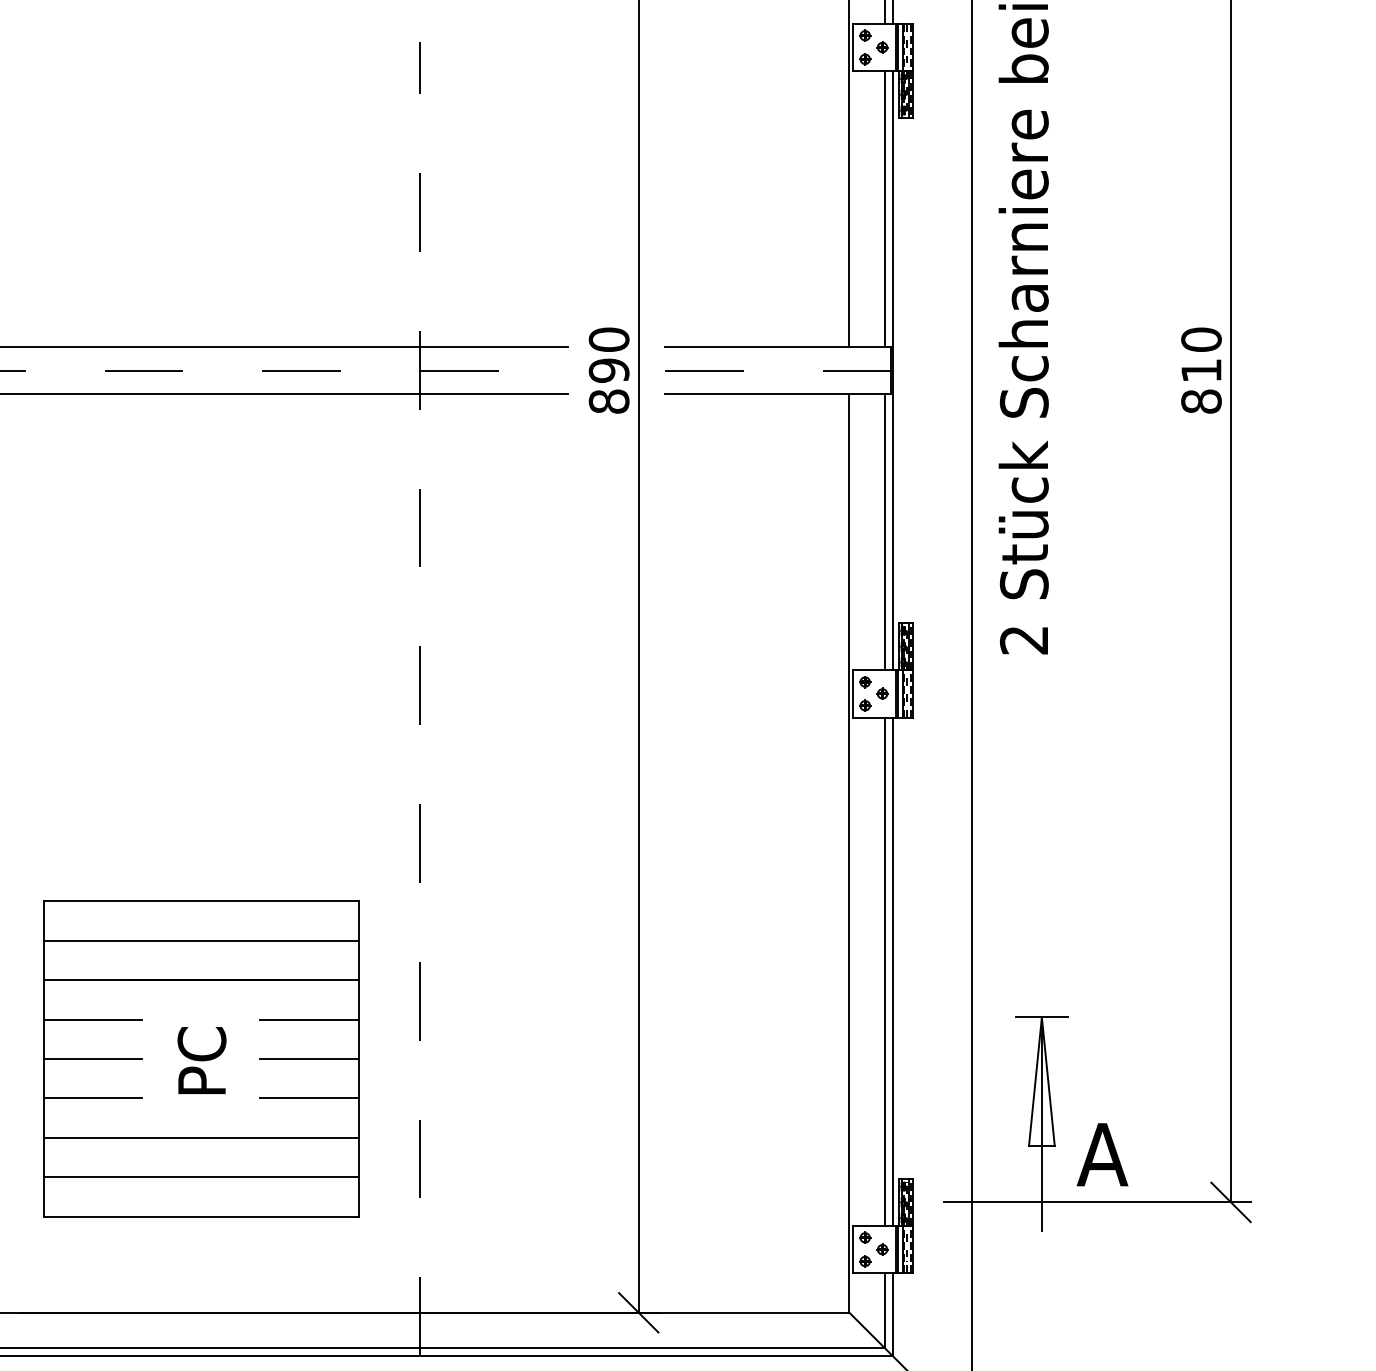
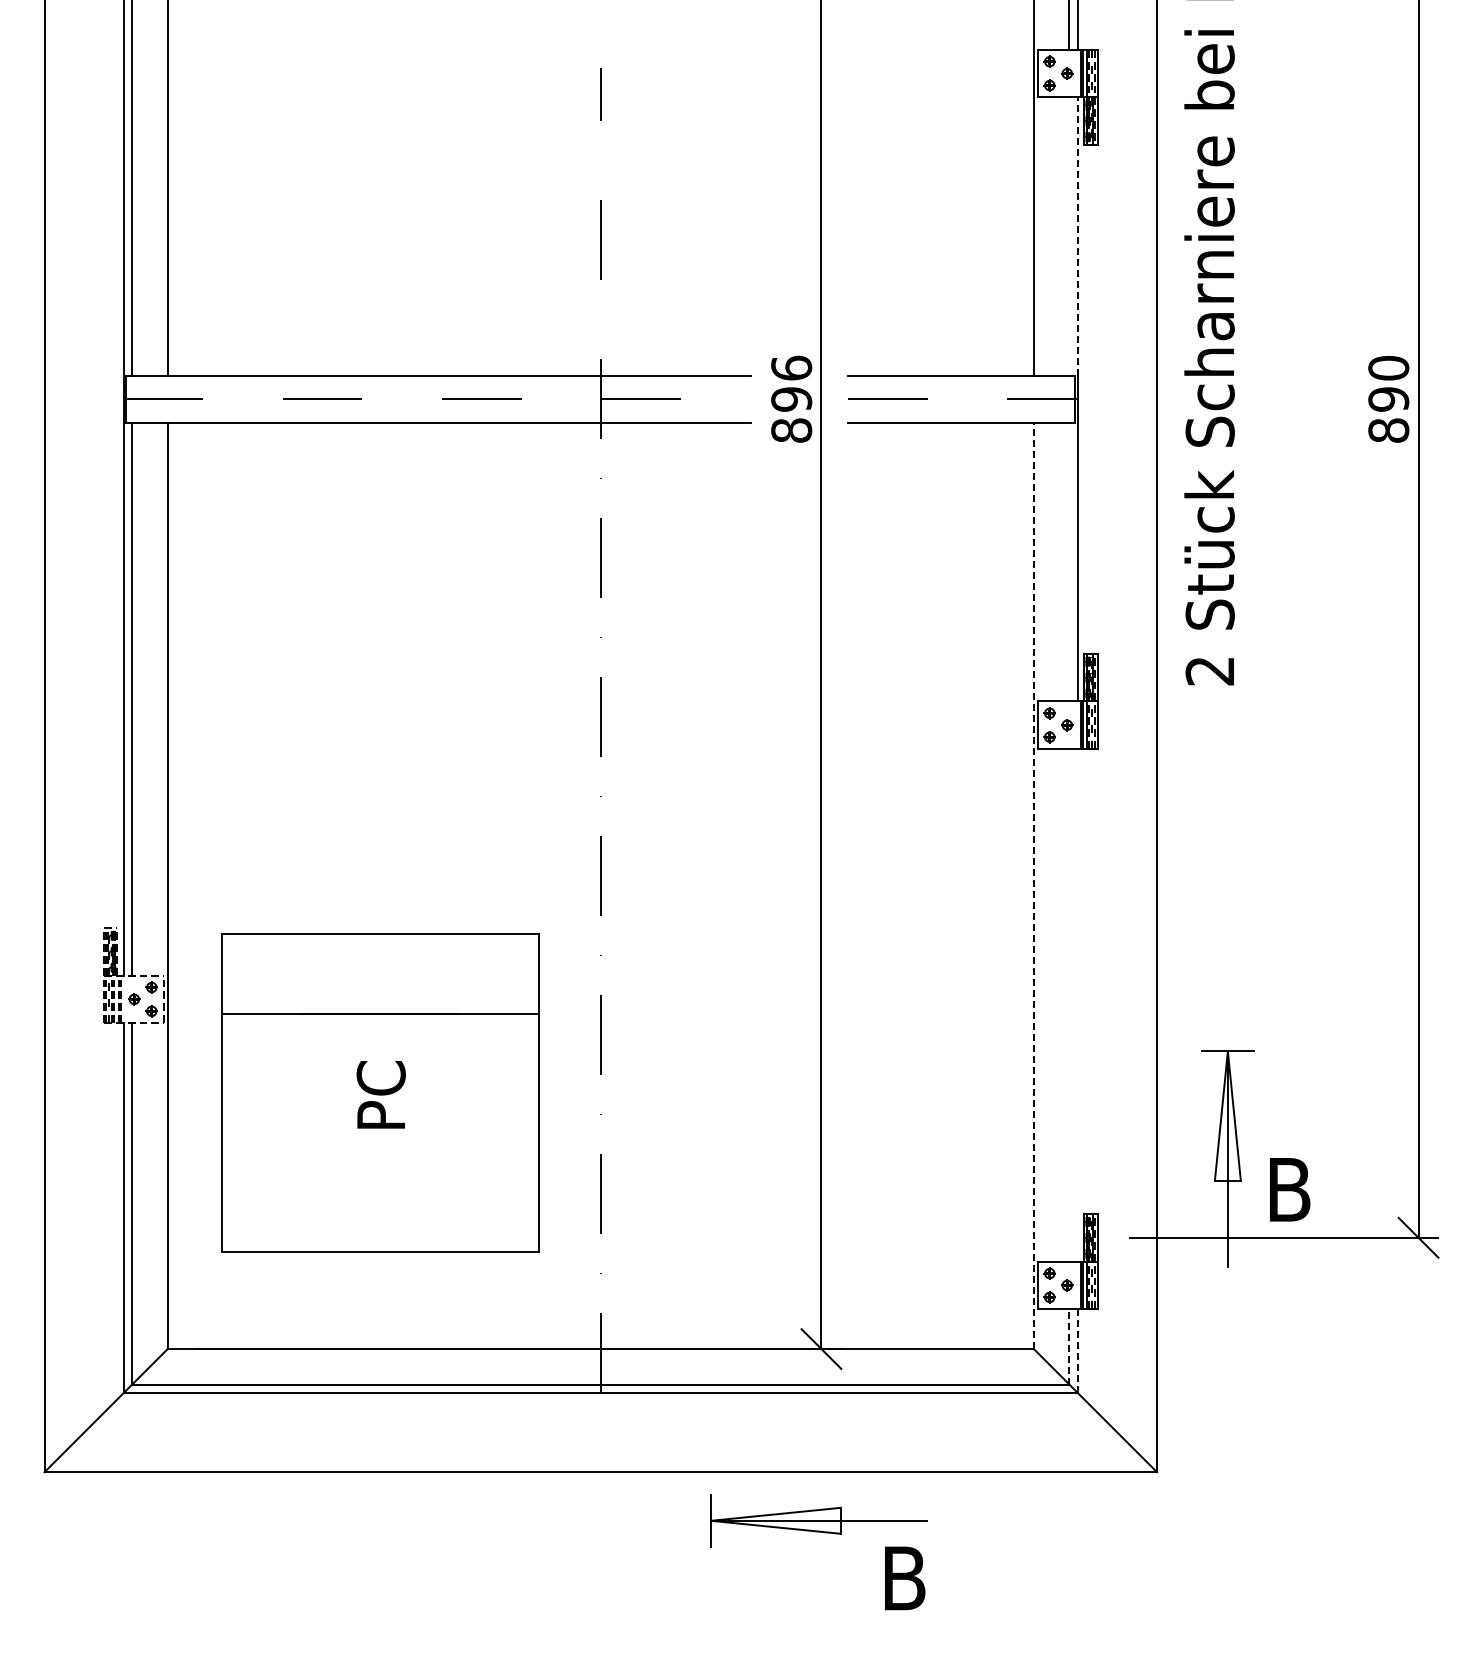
line: (884, 209) -> (1069, 236), removed
line: (892, 209) -> (1077, 236), solid -> dashed
text: (608, 339) -> (791, 367), 890 -> 896
text: (1201, 370) -> (1388, 399), 810 -> 890
line: (884, 532) -> (1069, 562), removed
line: (849, 853) -> (1033, 886), solid -> dashed
line: (201, 941) -> (380, 974), removed
line: (884, 971) -> (1069, 1005), removed
line: (892, 971) -> (1077, 1005), removed
line: (92, 1019) -> (270, 1053), removed
line: (309, 1019) -> (489, 1053), removed
line: (92, 1059) -> (270, 1093), removed
line: (309, 1059) -> (489, 1093), removed
line: (92, 1098) -> (270, 1133), removed
line: (309, 1098) -> (489, 1133), removed
line: (201, 1137) -> (380, 1172), removed
text: (1102, 1154) -> (1288, 1189), A -> B
line: (201, 1177) -> (380, 1212), removed
line: (884, 1310) -> (1069, 1346), solid -> dashed
line: (892, 1315) -> (1077, 1351), solid -> dashed

